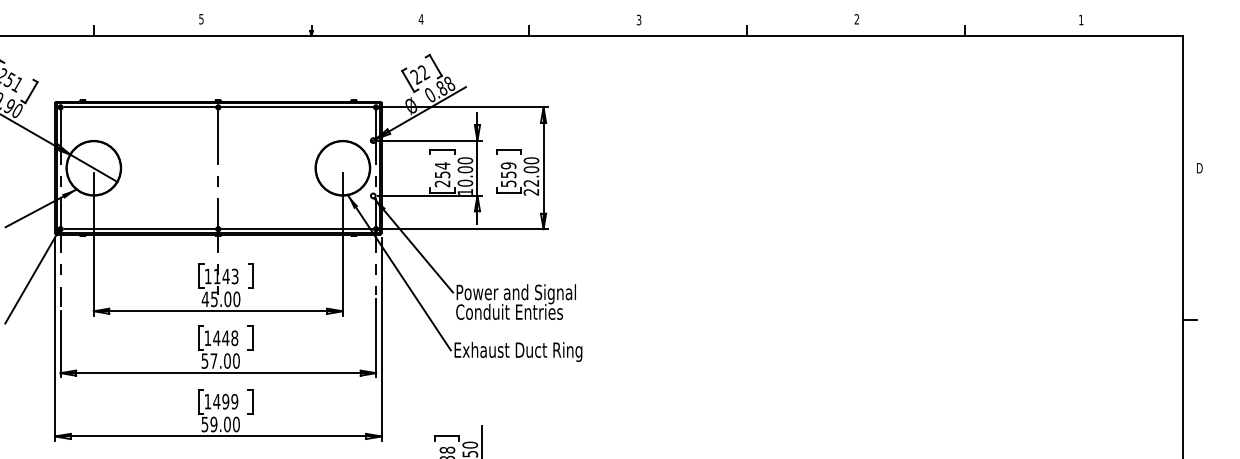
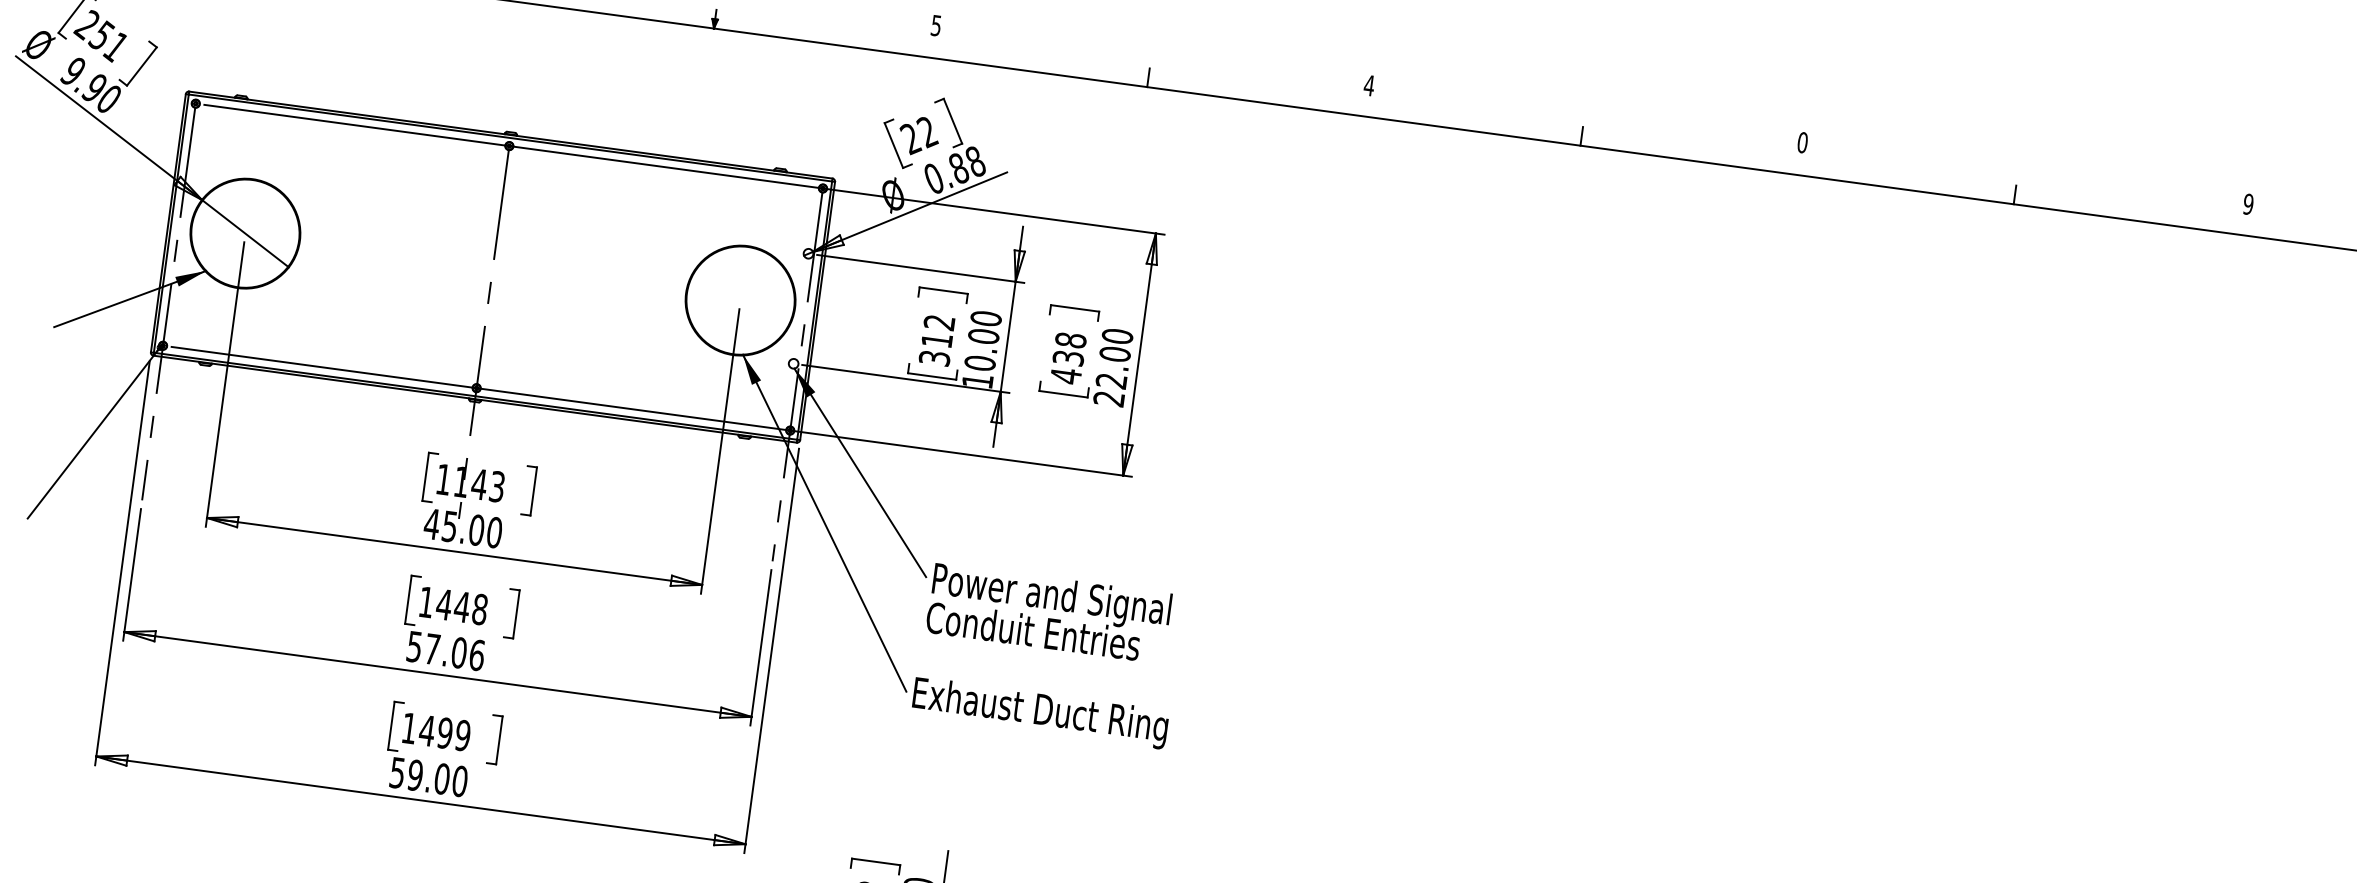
text: (420, 19) -> (934, 25), 4 -> 5
text: (638, 19) -> (1368, 84), 3 -> 4
text: (856, 19) -> (1801, 142), 2 -> 0
text: (1080, 19) -> (2247, 203), 1 -> 9
text: (442, 174) -> (936, 339), 254 -> 312
text: (508, 174) -> (1068, 357), 559 -> 438
text: (236, 360) -> (477, 654), 57.00 -> 57.06

